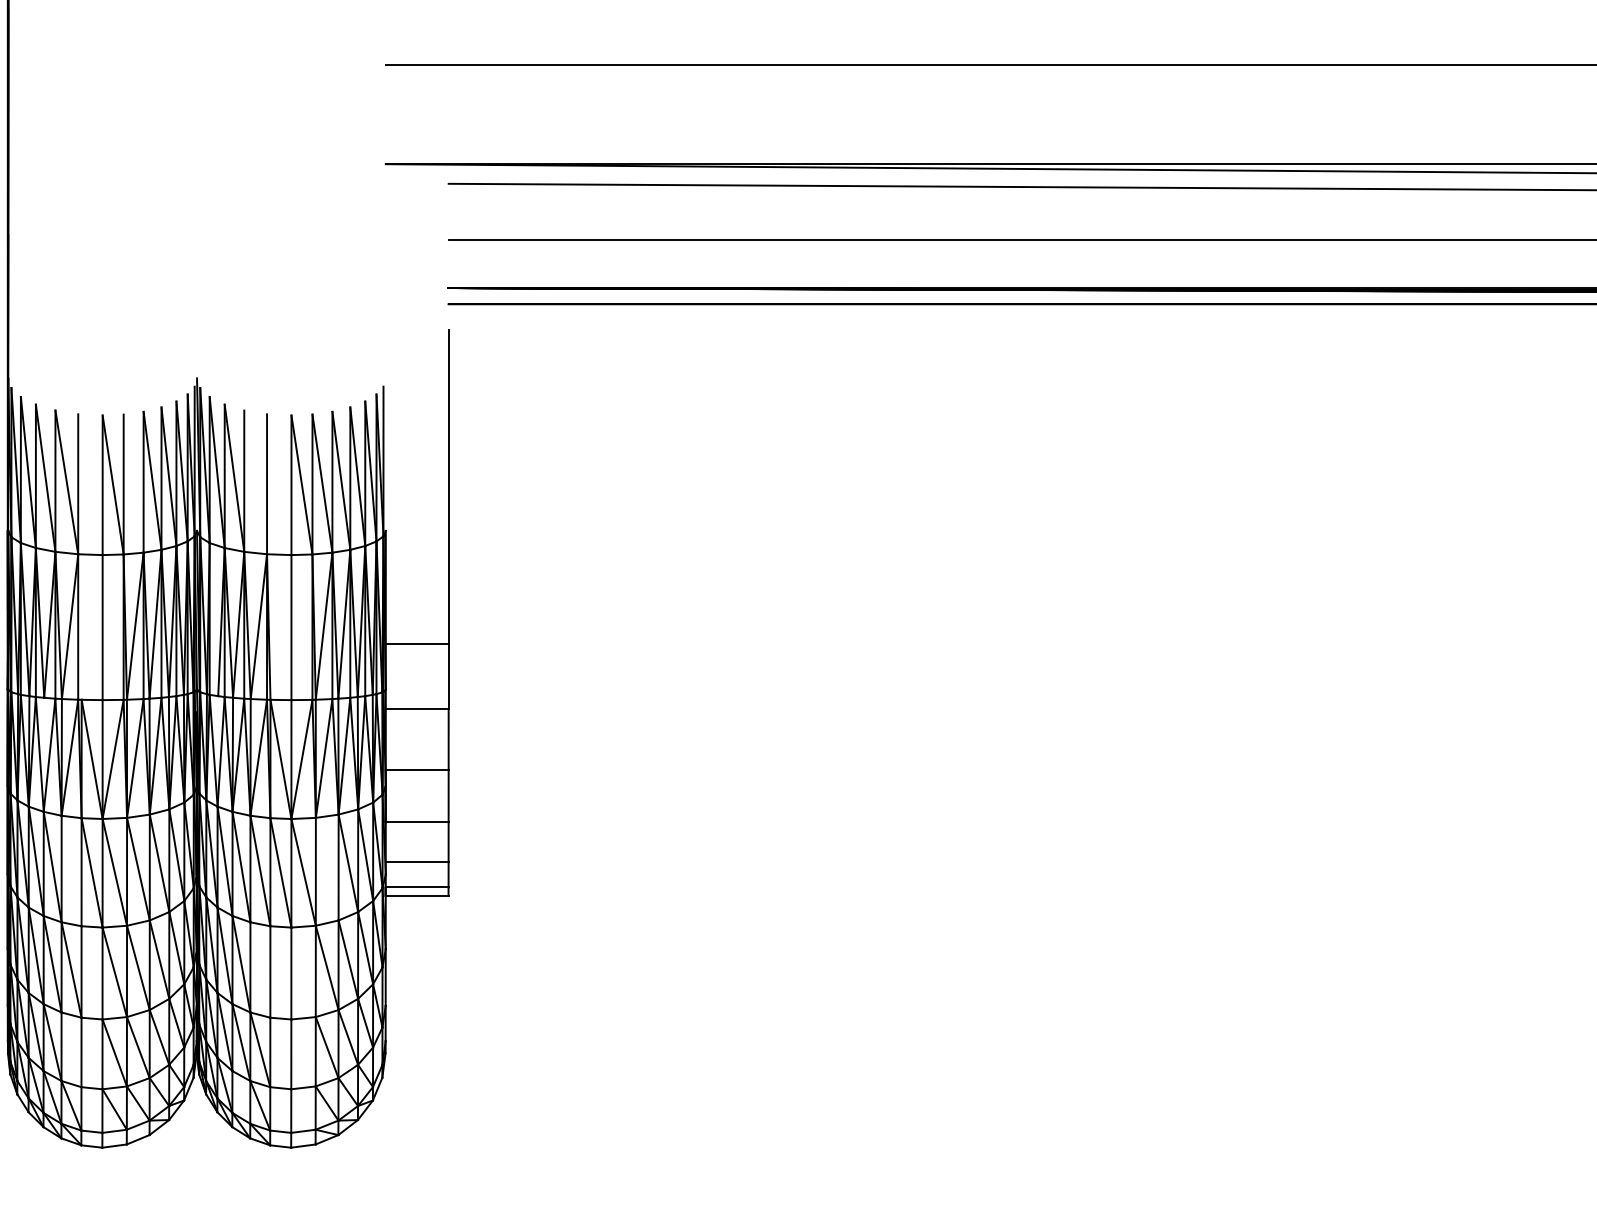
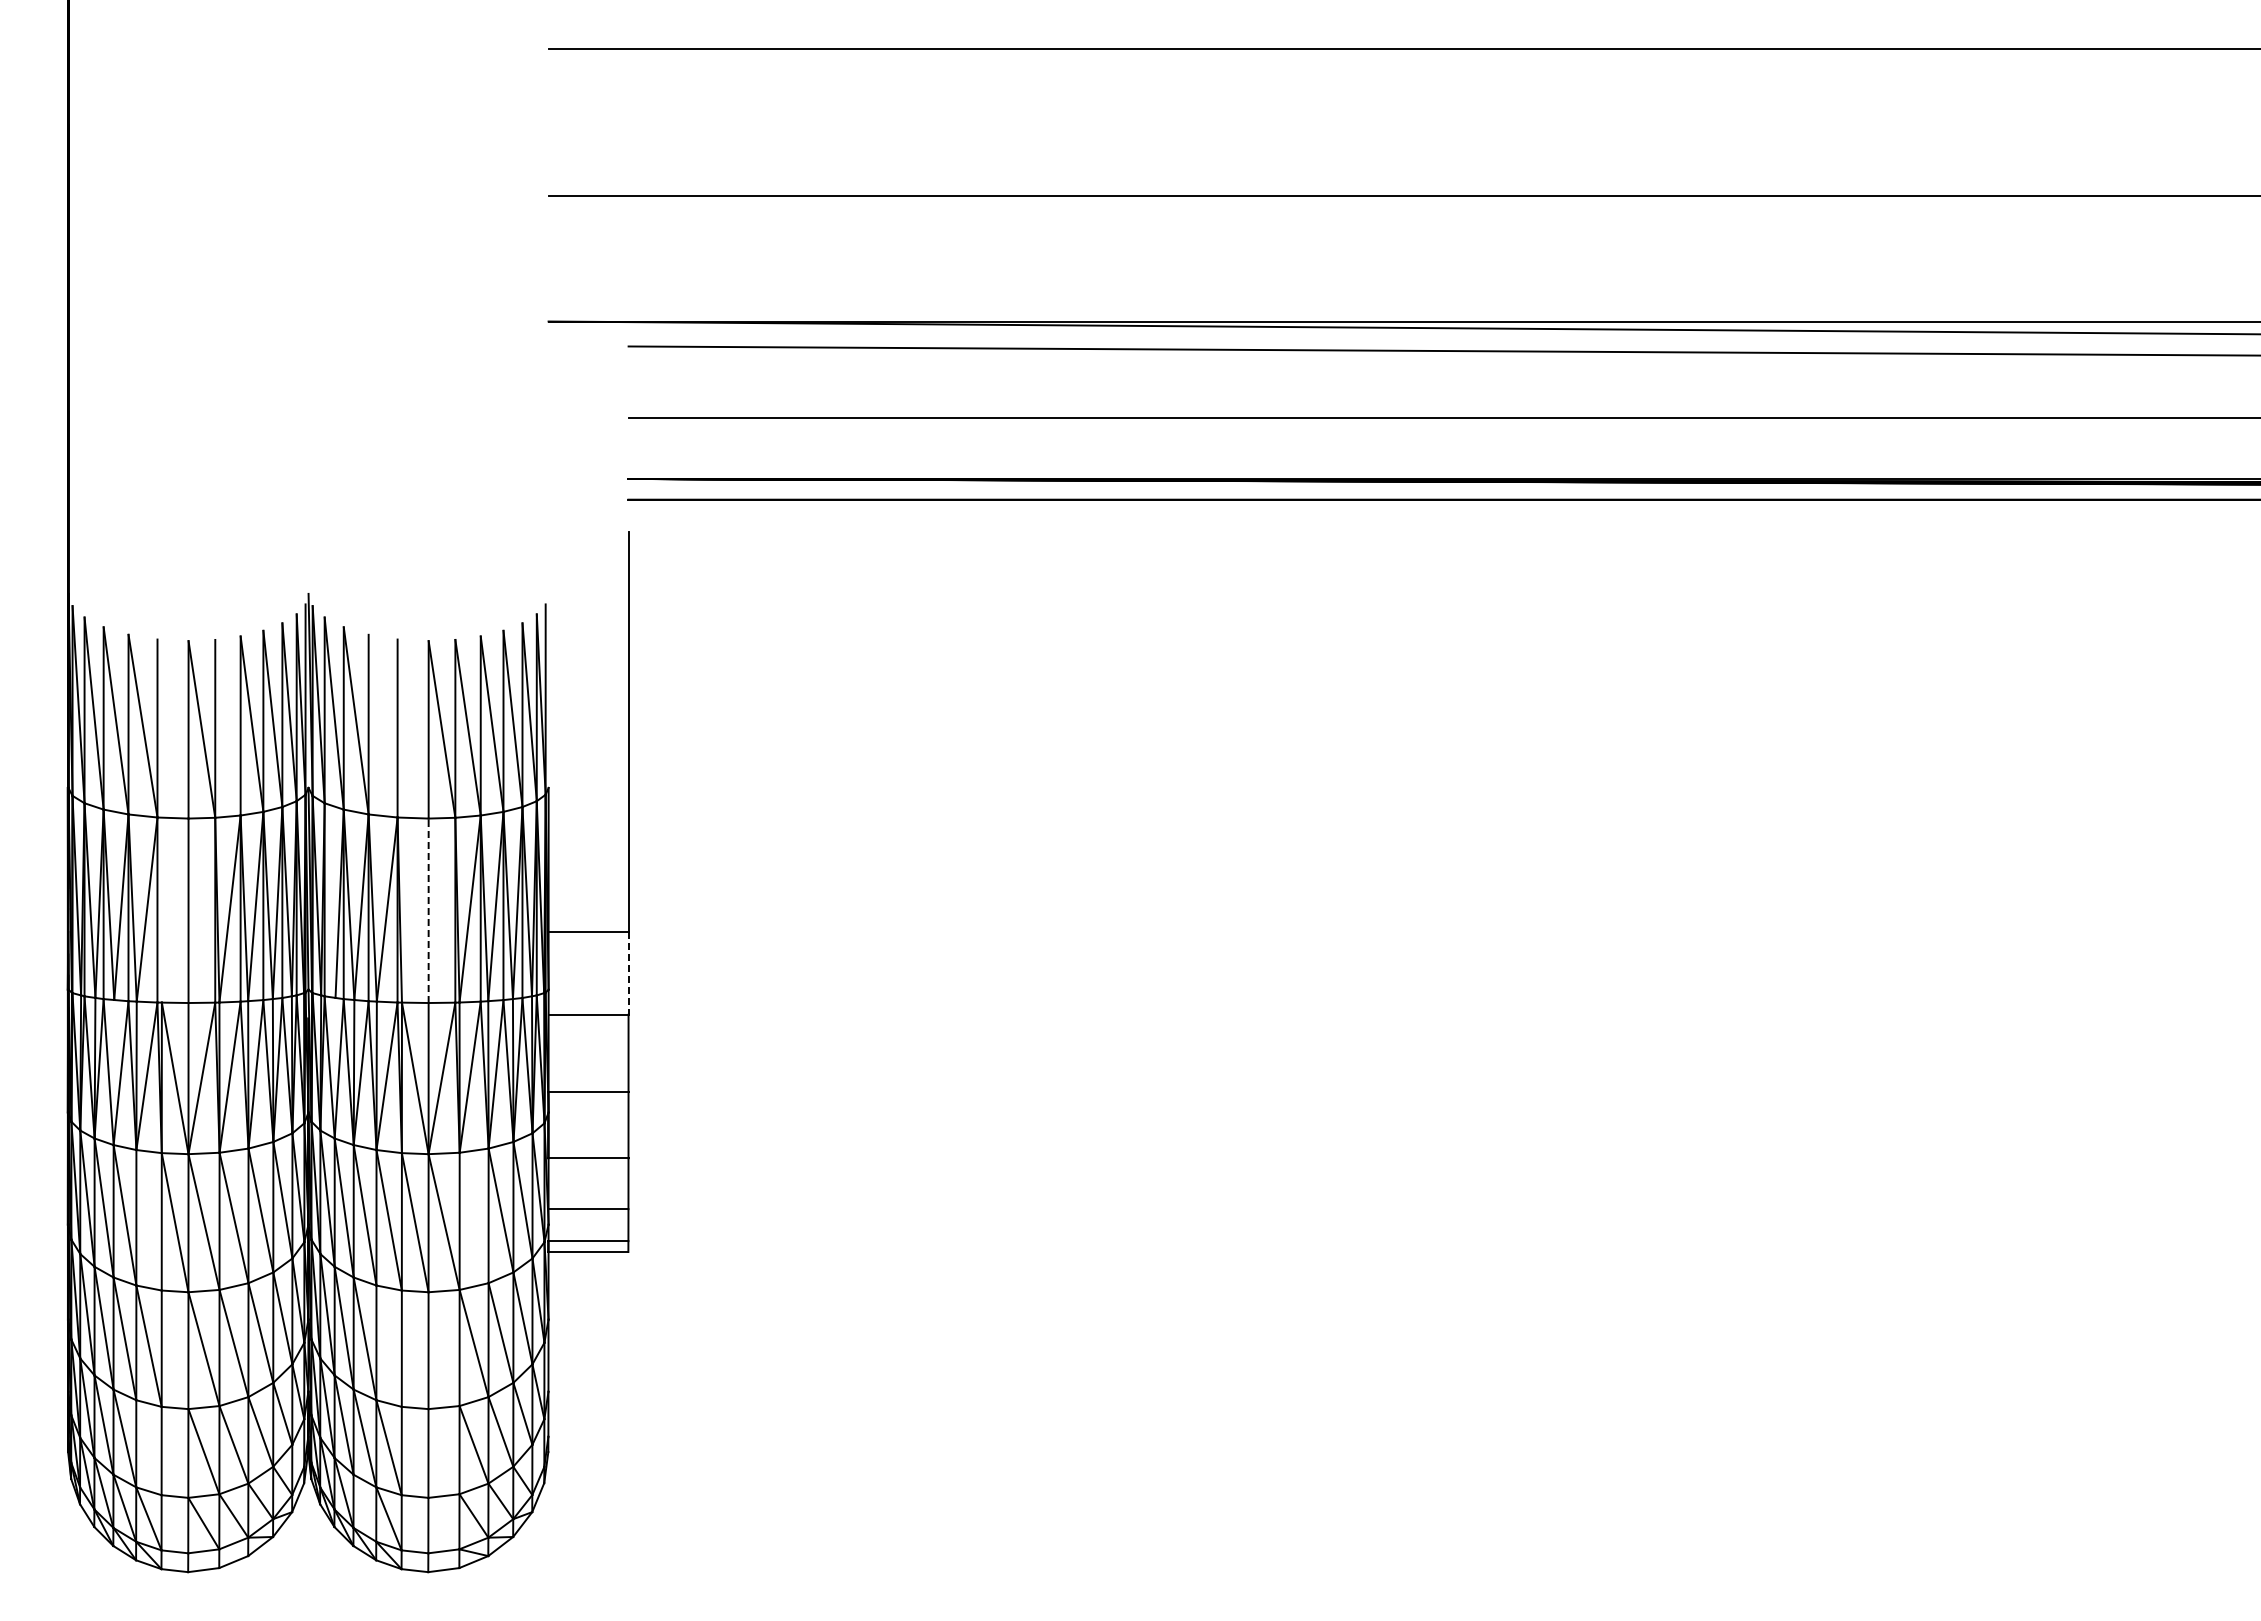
line: (291, 627) -> (428, 910), solid -> dashed
line: (448, 676) -> (628, 973), solid -> dashed

